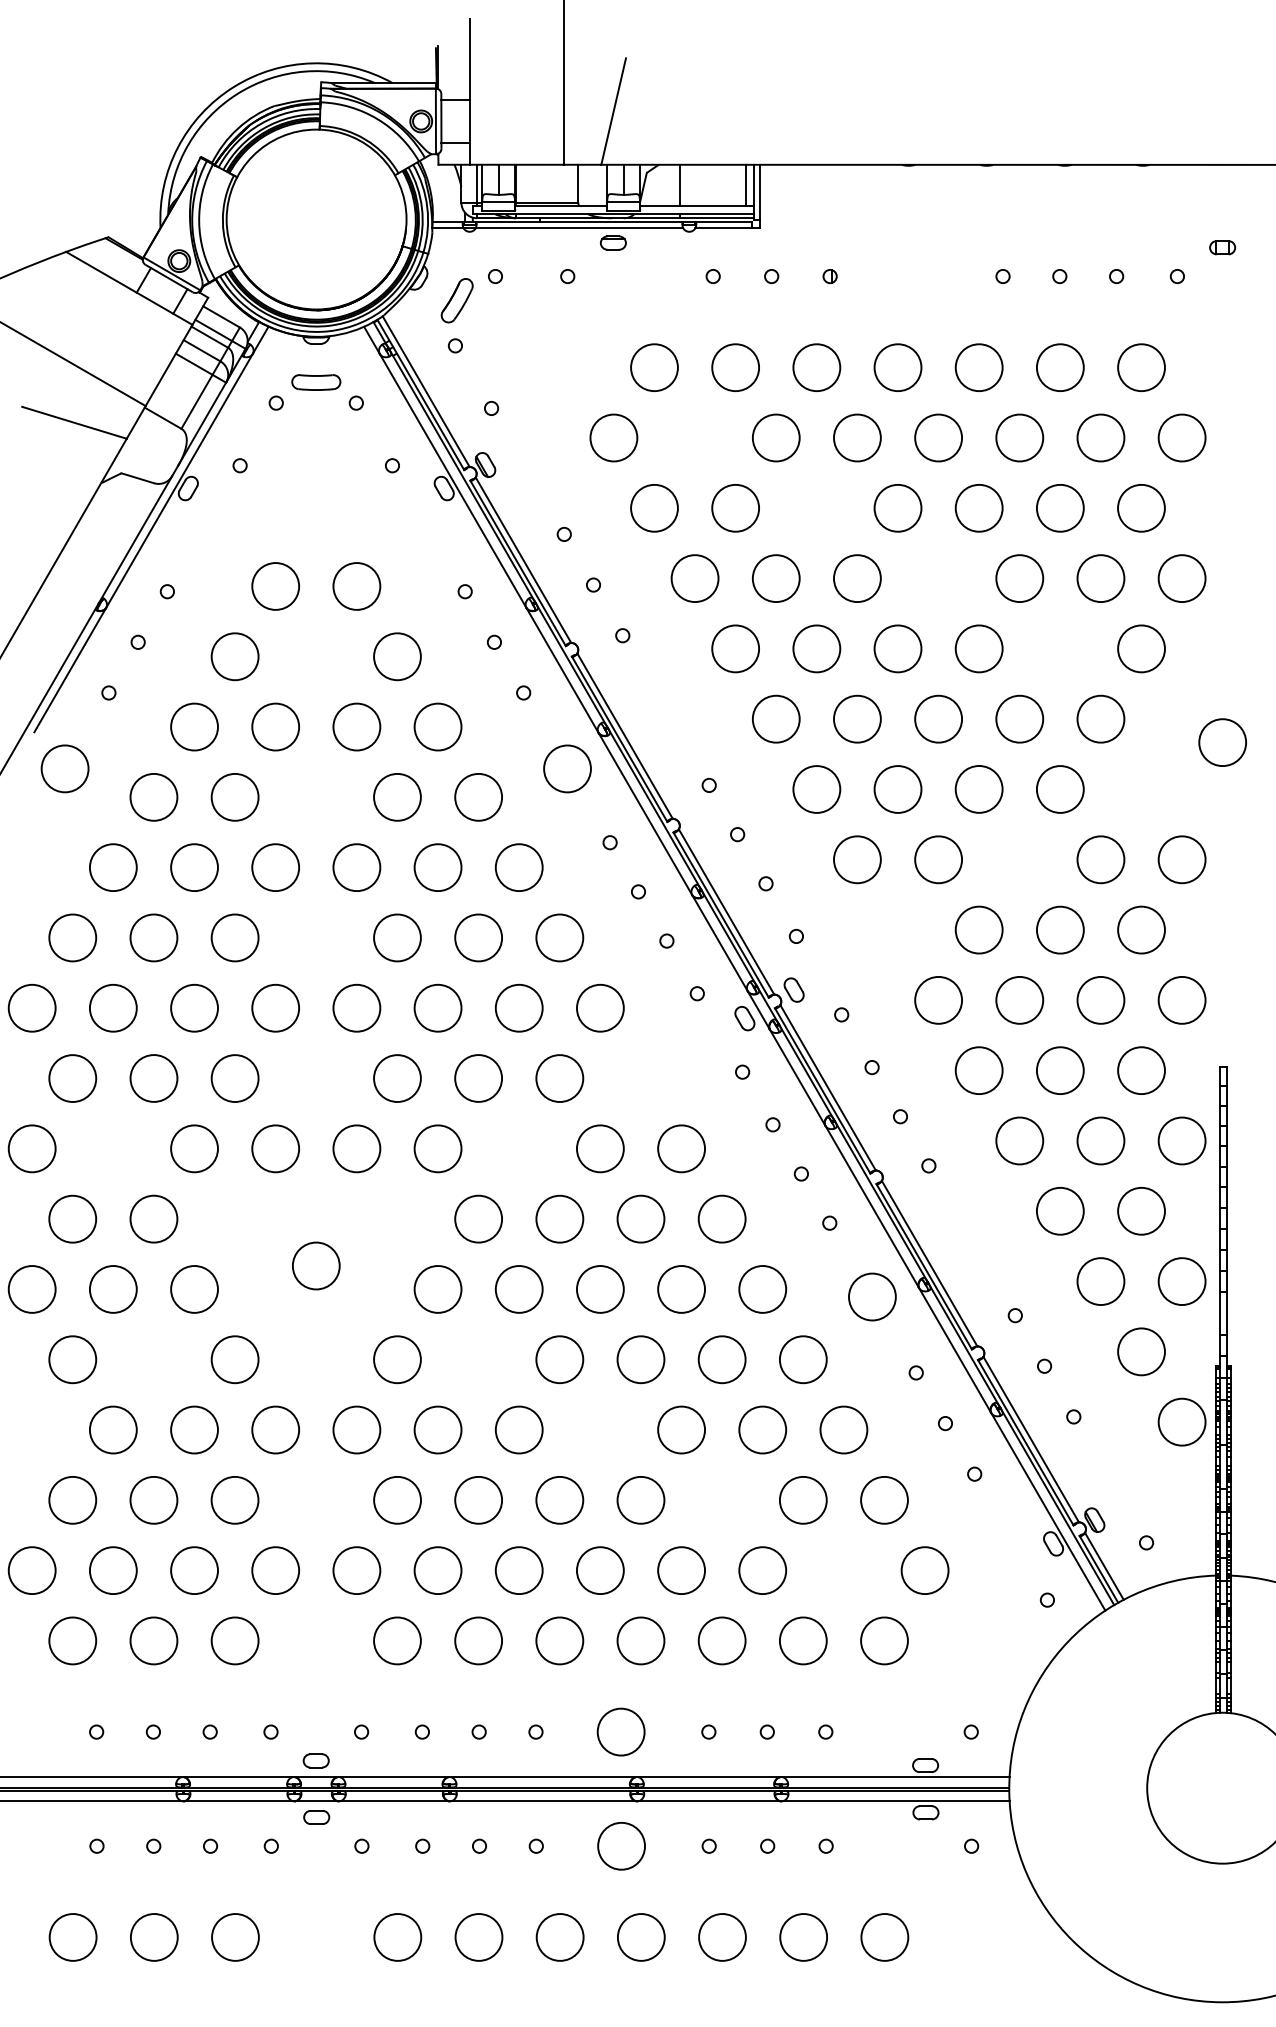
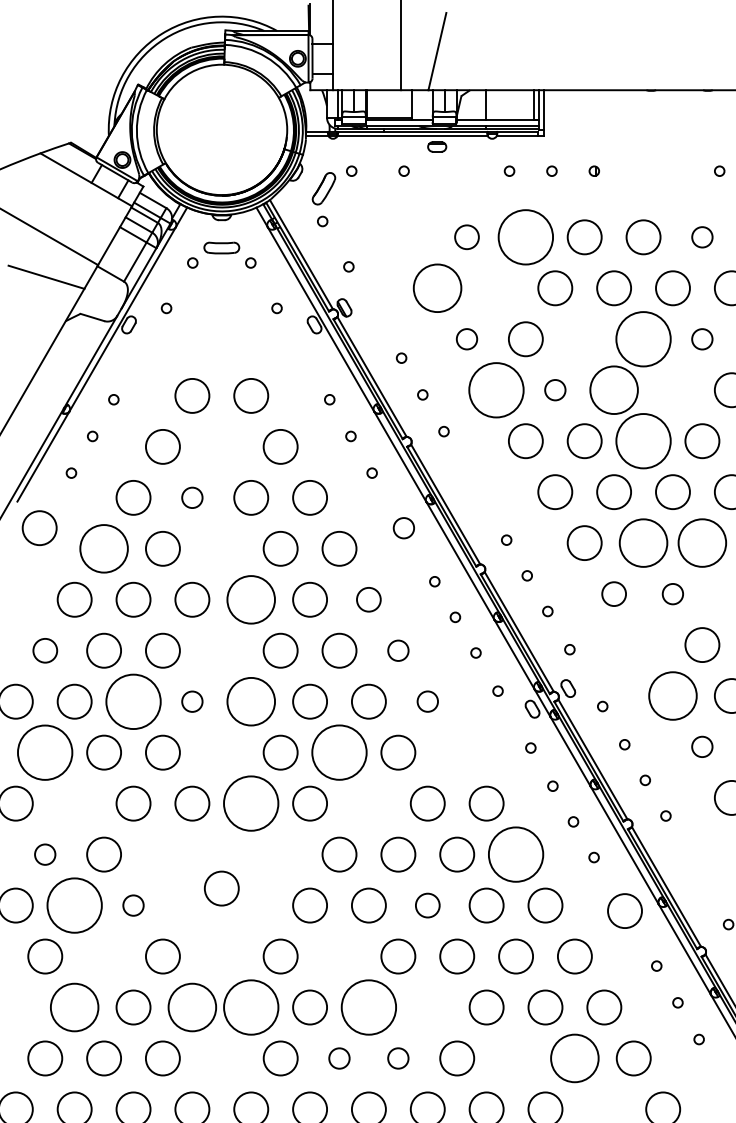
circle: (654, 367) -> (467, 237), size x0.7
circle: (735, 367) -> (525, 237), size x1.6
circle: (978, 367) -> (701, 237), size x0.6
circle: (613, 437) -> (437, 287), size x1.4
circle: (654, 507) -> (467, 338), size x0.6
circle: (897, 507) -> (643, 338), size x1.6
circle: (978, 508) -> (701, 339), size x0.6
circle: (694, 578) -> (496, 390), size x1.6
circle: (776, 578) -> (555, 390), size x0.6
circle: (857, 578) -> (614, 390), size x1.4
circle: (897, 648) -> (643, 440), size x1.6
circle: (275, 726) -> (192, 497), size x0.6
circle: (567, 768) -> (403, 527), size x0.6
circle: (897, 789) -> (643, 543), size x1.4
circle: (978, 789) -> (701, 543), size x1.4
circle: (153, 796) -> (103, 548), size x1.4
circle: (857, 859) -> (614, 593), size x0.7
circle: (938, 859) -> (672, 593), size x0.6
circle: (356, 867) -> (250, 599), size x1.4
circle: (518, 867) -> (368, 599), size x0.7
circle: (72, 937) -> (45, 650), size x0.7
circle: (559, 937) -> (398, 650), size x0.6
circle: (938, 999) -> (672, 695), size x1.4
circle: (194, 1007) -> (133, 701), size x1.6
circle: (275, 1007) -> (192, 701), size x0.6
circle: (356, 1007) -> (250, 701), size x1.4
circle: (600, 1007) -> (427, 701), size x0.6
circle: (978, 1070) -> (701, 746), size x0.6
circle: (72, 1078) -> (45, 752), size x1.6
circle: (478, 1078) -> (339, 752), size x1.6
circle: (356, 1148) -> (250, 803), size x1.6
circle: (72, 1218) -> (45, 854), size x0.6
circle: (721, 1218) -> (515, 854), size x1.6
circle: (112, 1289) -> (74, 905), size x1.6
circle: (194, 1289) -> (133, 905), size x0.6
circle: (600, 1289) -> (427, 905), size x0.7
circle: (113, 1429) -> (74, 1007), size x1.4
circle: (275, 1429) -> (192, 1007), size x1.4
circle: (356, 1429) -> (250, 1007), size x1.6
circle: (518, 1429) -> (368, 1007), size x1.6
circle: (559, 1499) -> (398, 1057), size x0.6
circle: (478, 1500) -> (339, 1058), size x0.6
circle: (803, 1500) -> (575, 1058), size x1.4

